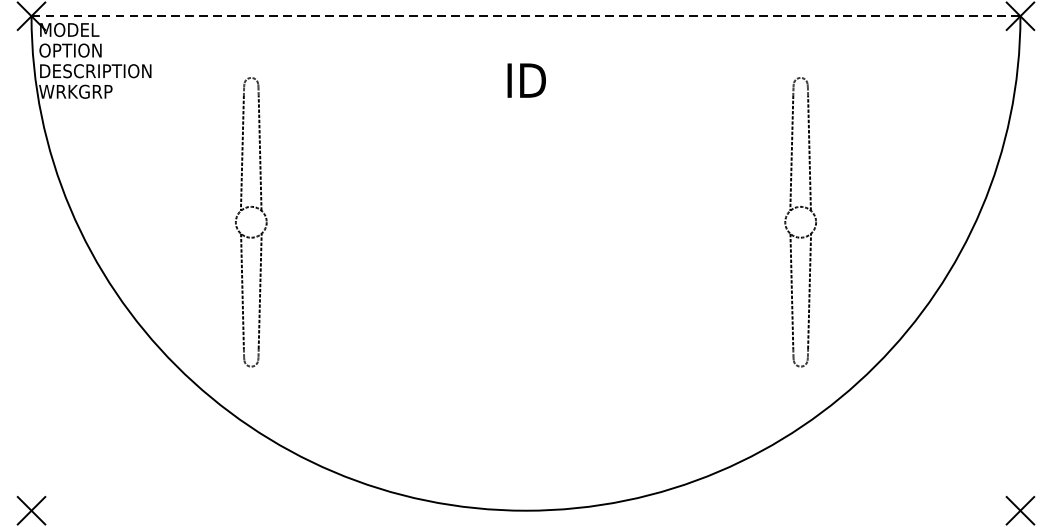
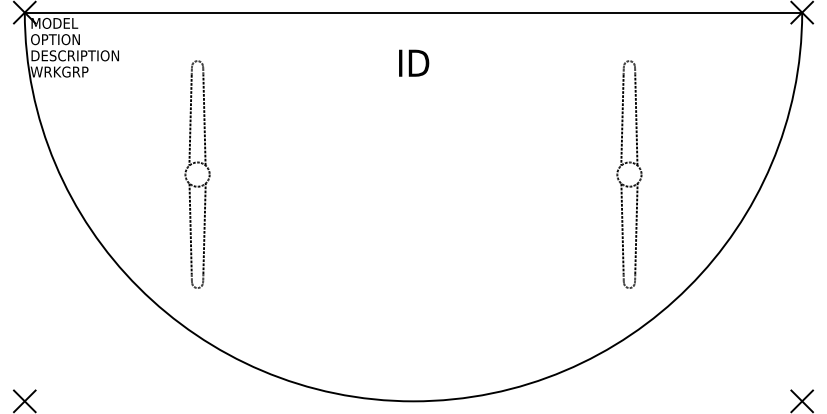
line: (526, 16) -> (413, 12), dashed -> solid

